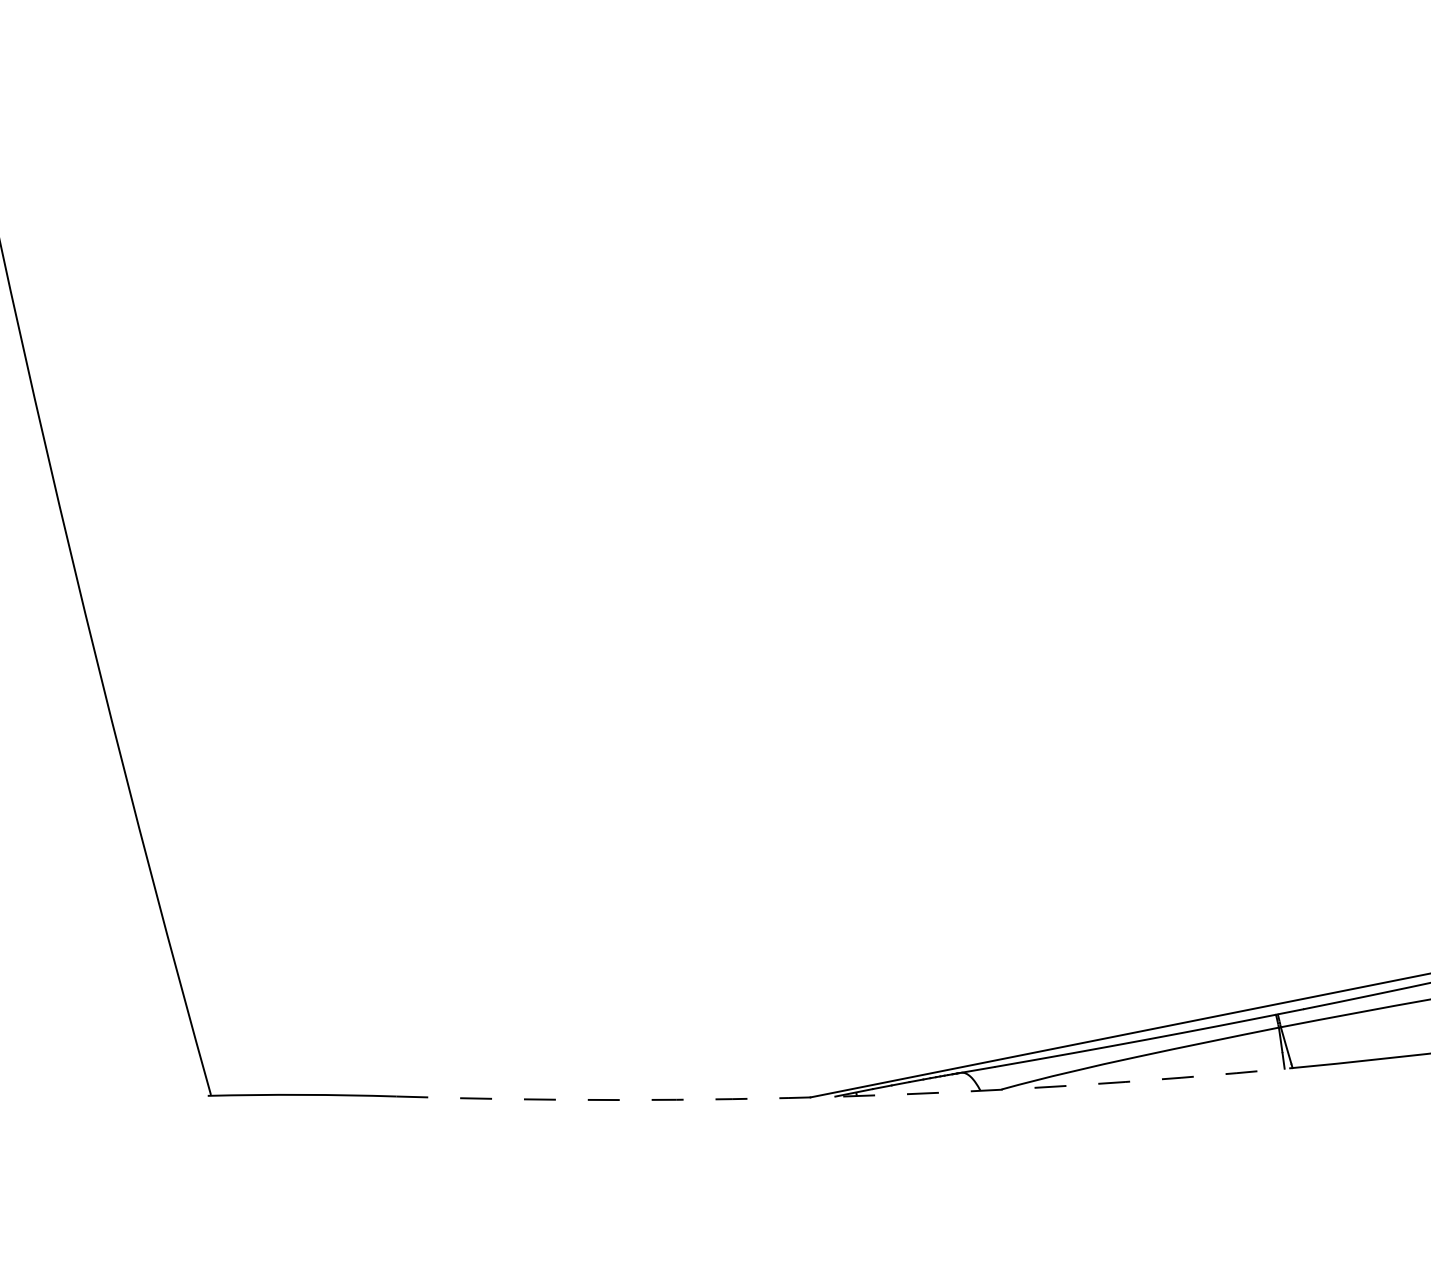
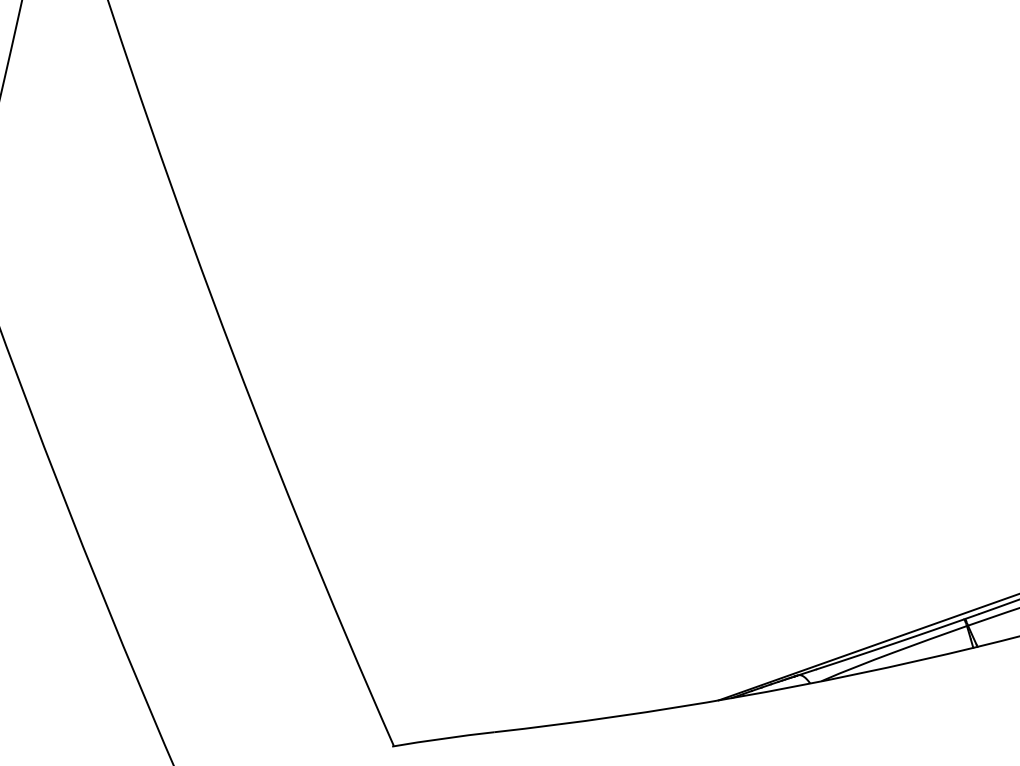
arc: (845, 1097) -> (737, 697), dashed -> solid

